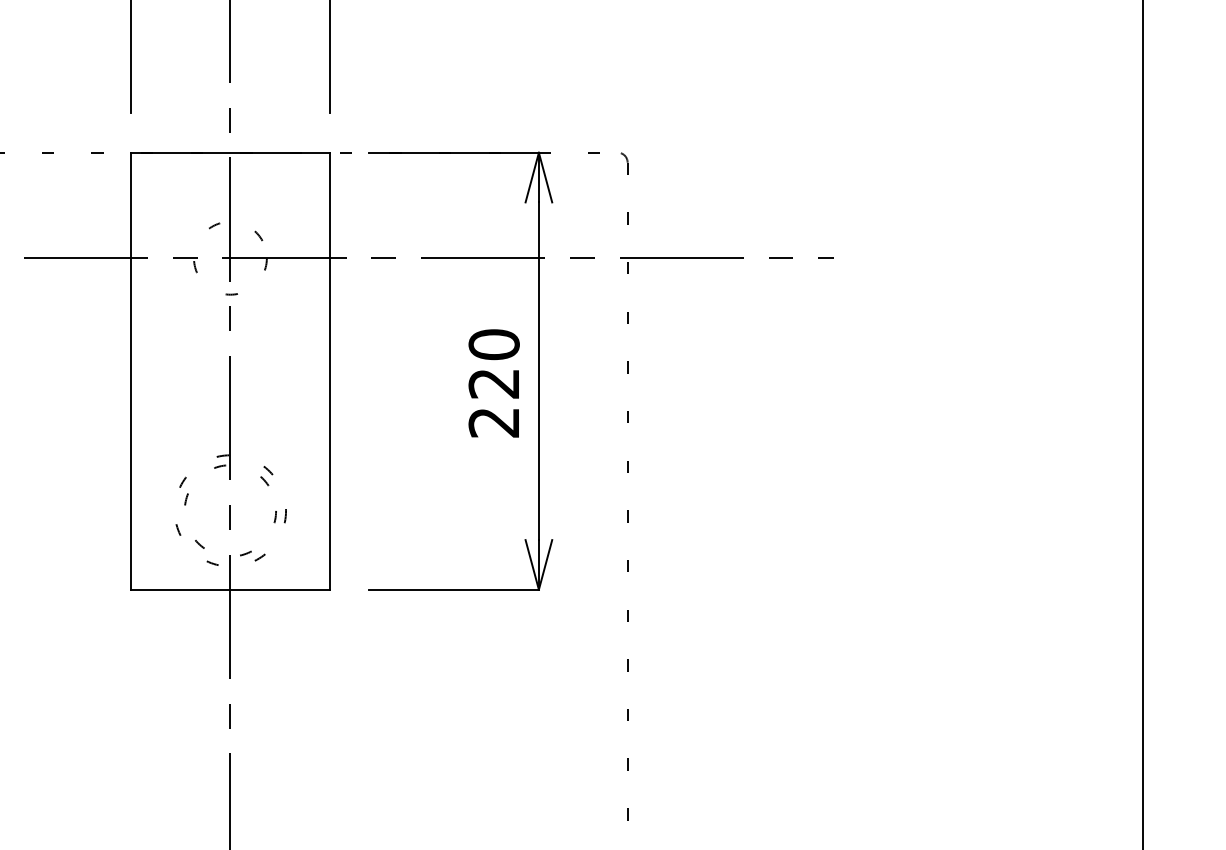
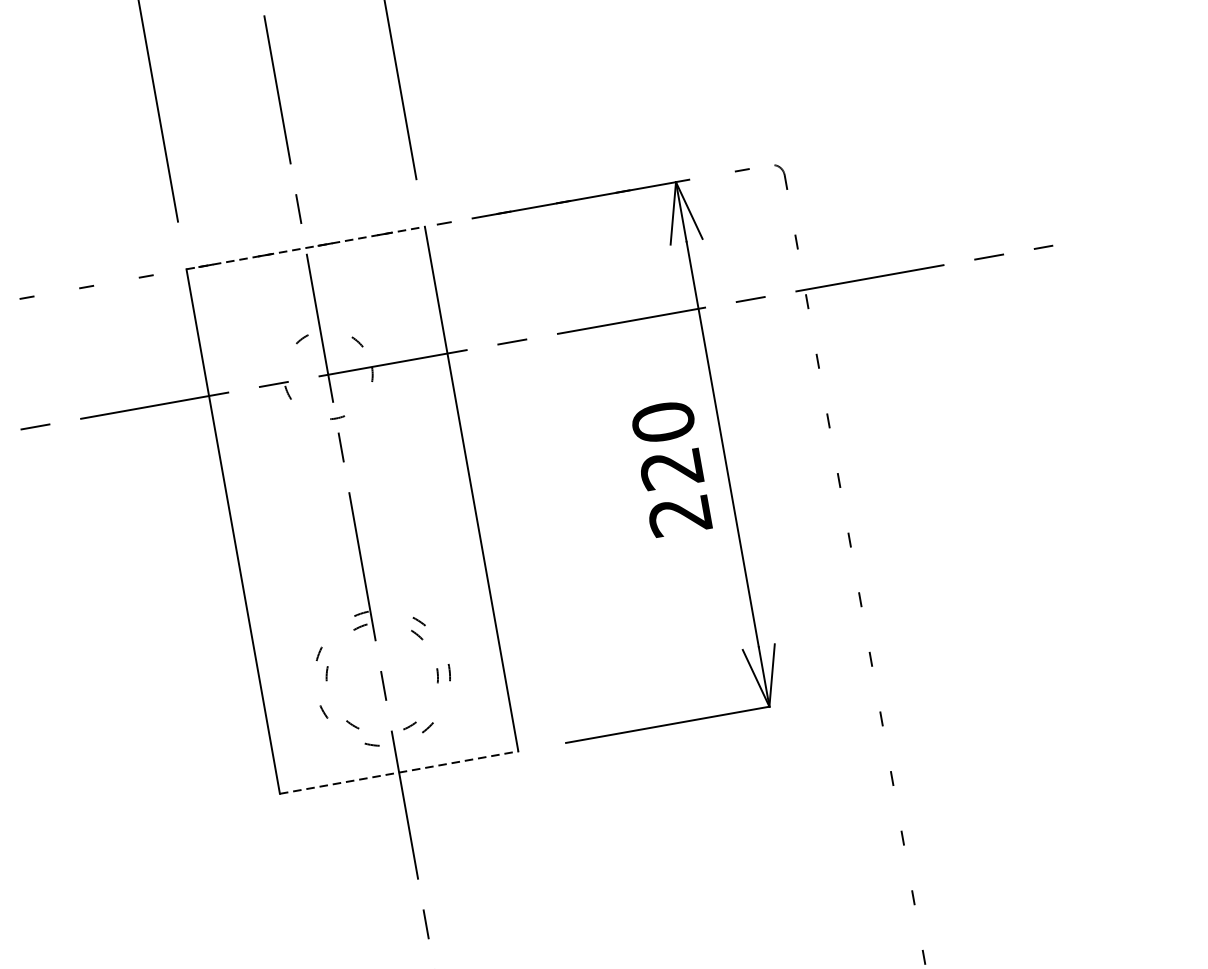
line: (230, 152) -> (305, 247), solid -> dashed
line: (230, 589) -> (399, 772), solid -> dashed

